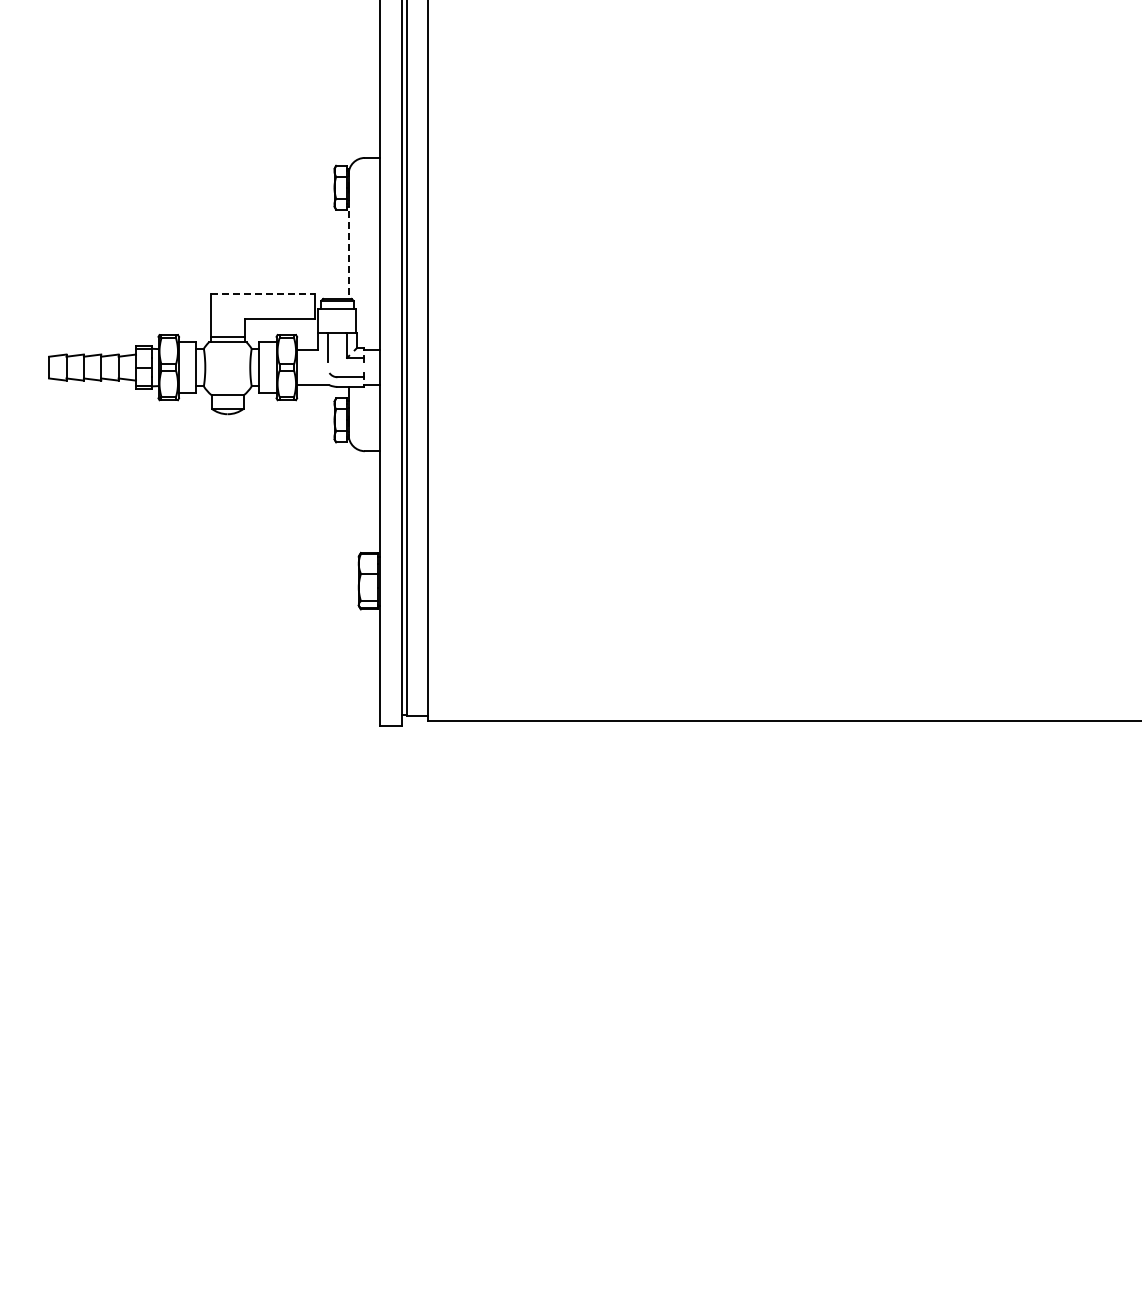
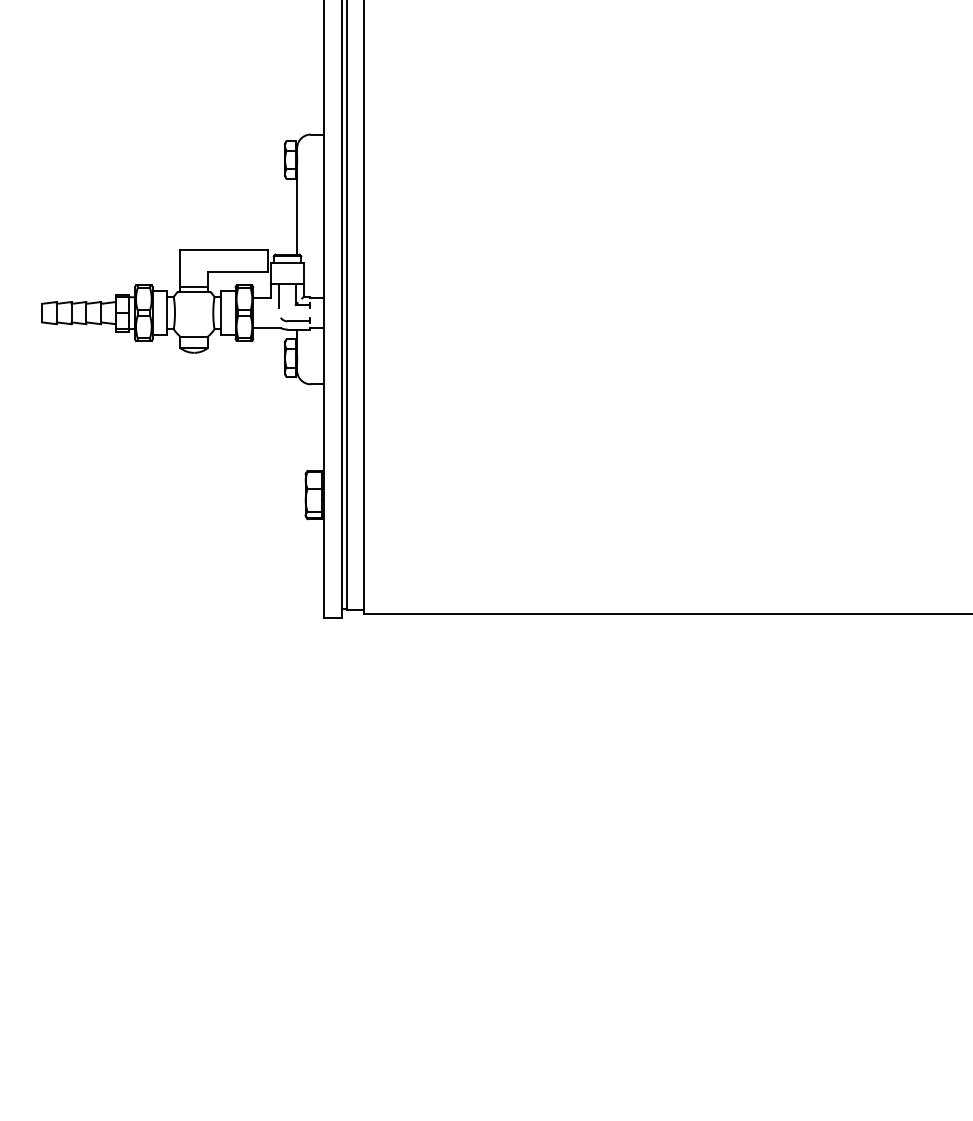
line: (348, 249) -> (296, 212), dashed -> solid
line: (262, 293) -> (223, 250), dashed -> solid

